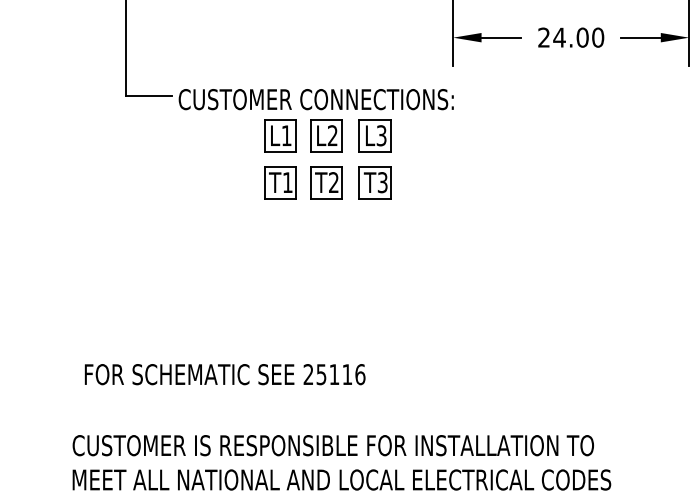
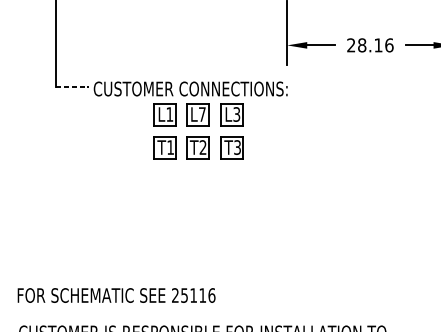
text: (578, 37) -> (375, 45), 24.00 -> 28.16
line: (149, 96) -> (73, 86), solid -> dashed
text: (332, 135) -> (202, 114), L2 -> L7
text: (224, 374) -> (116, 295), moved

